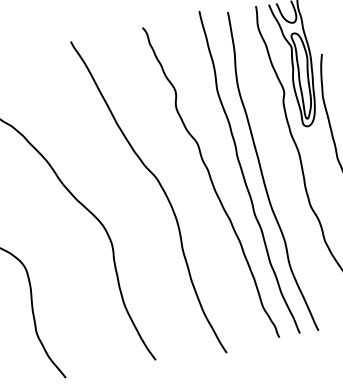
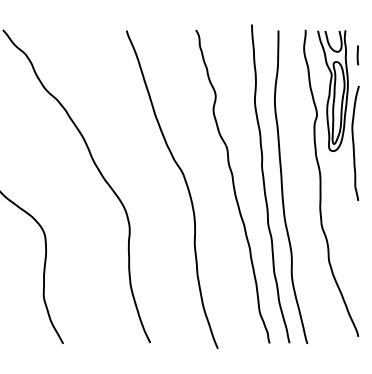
line: (314, 22) -> (357, 55), added

